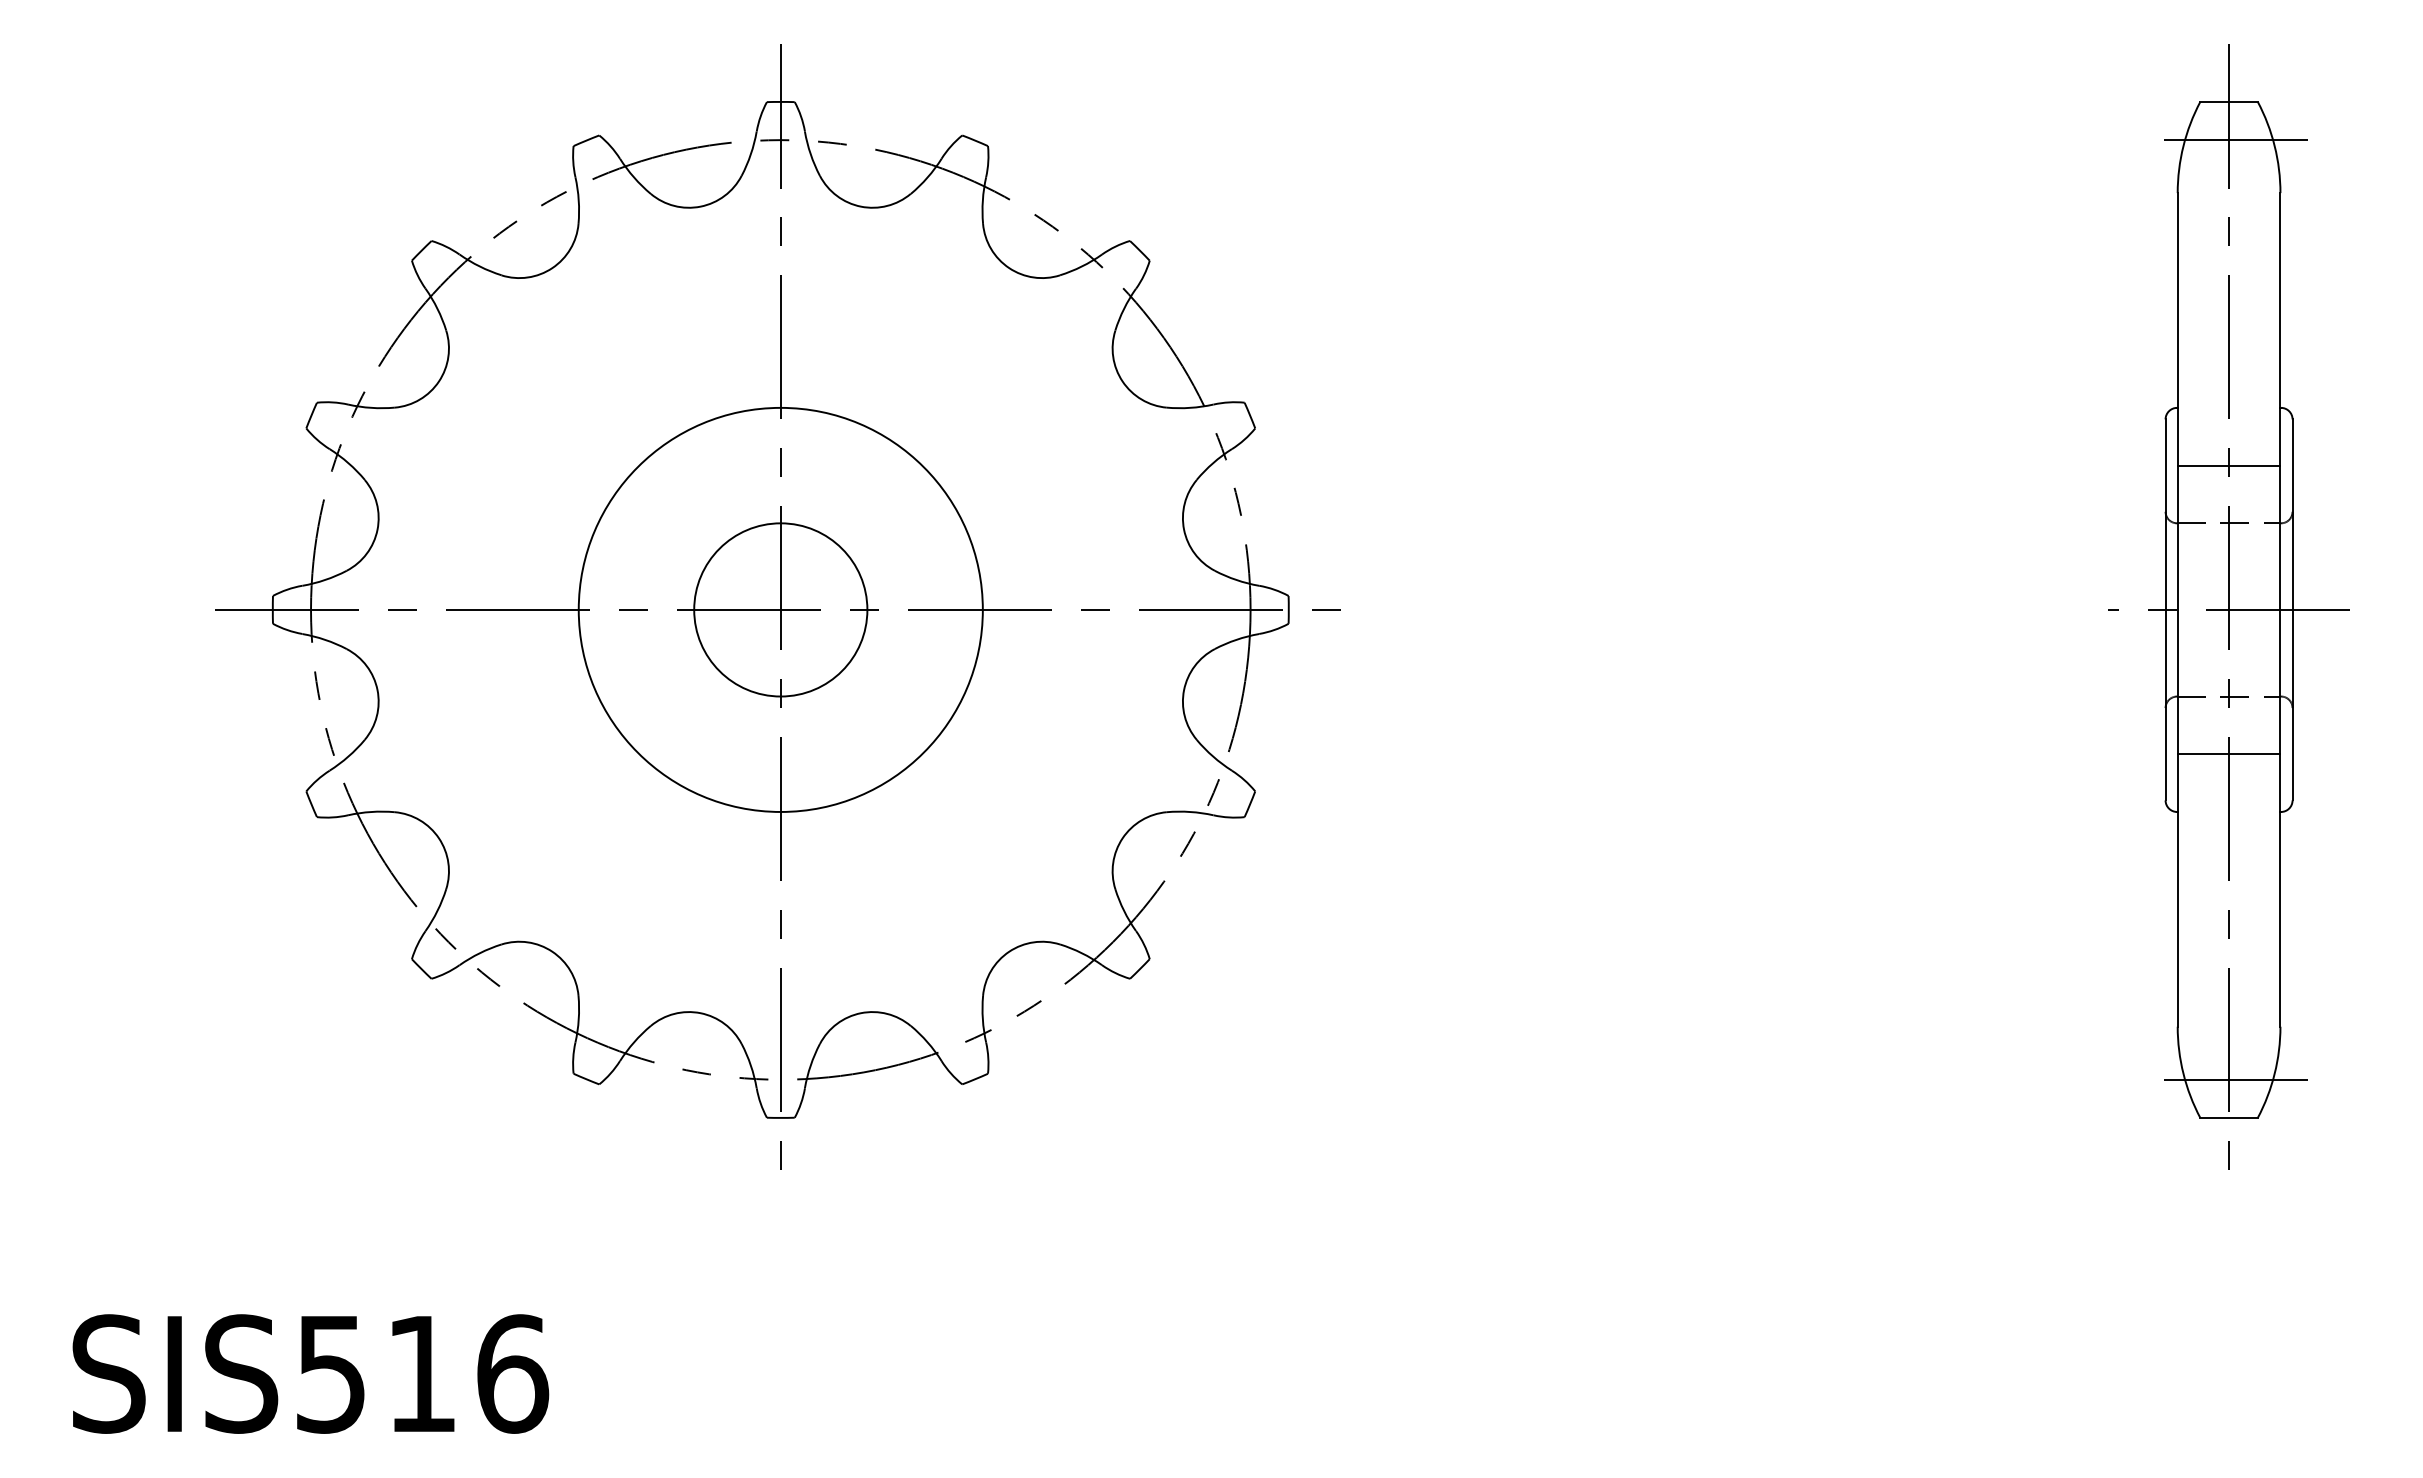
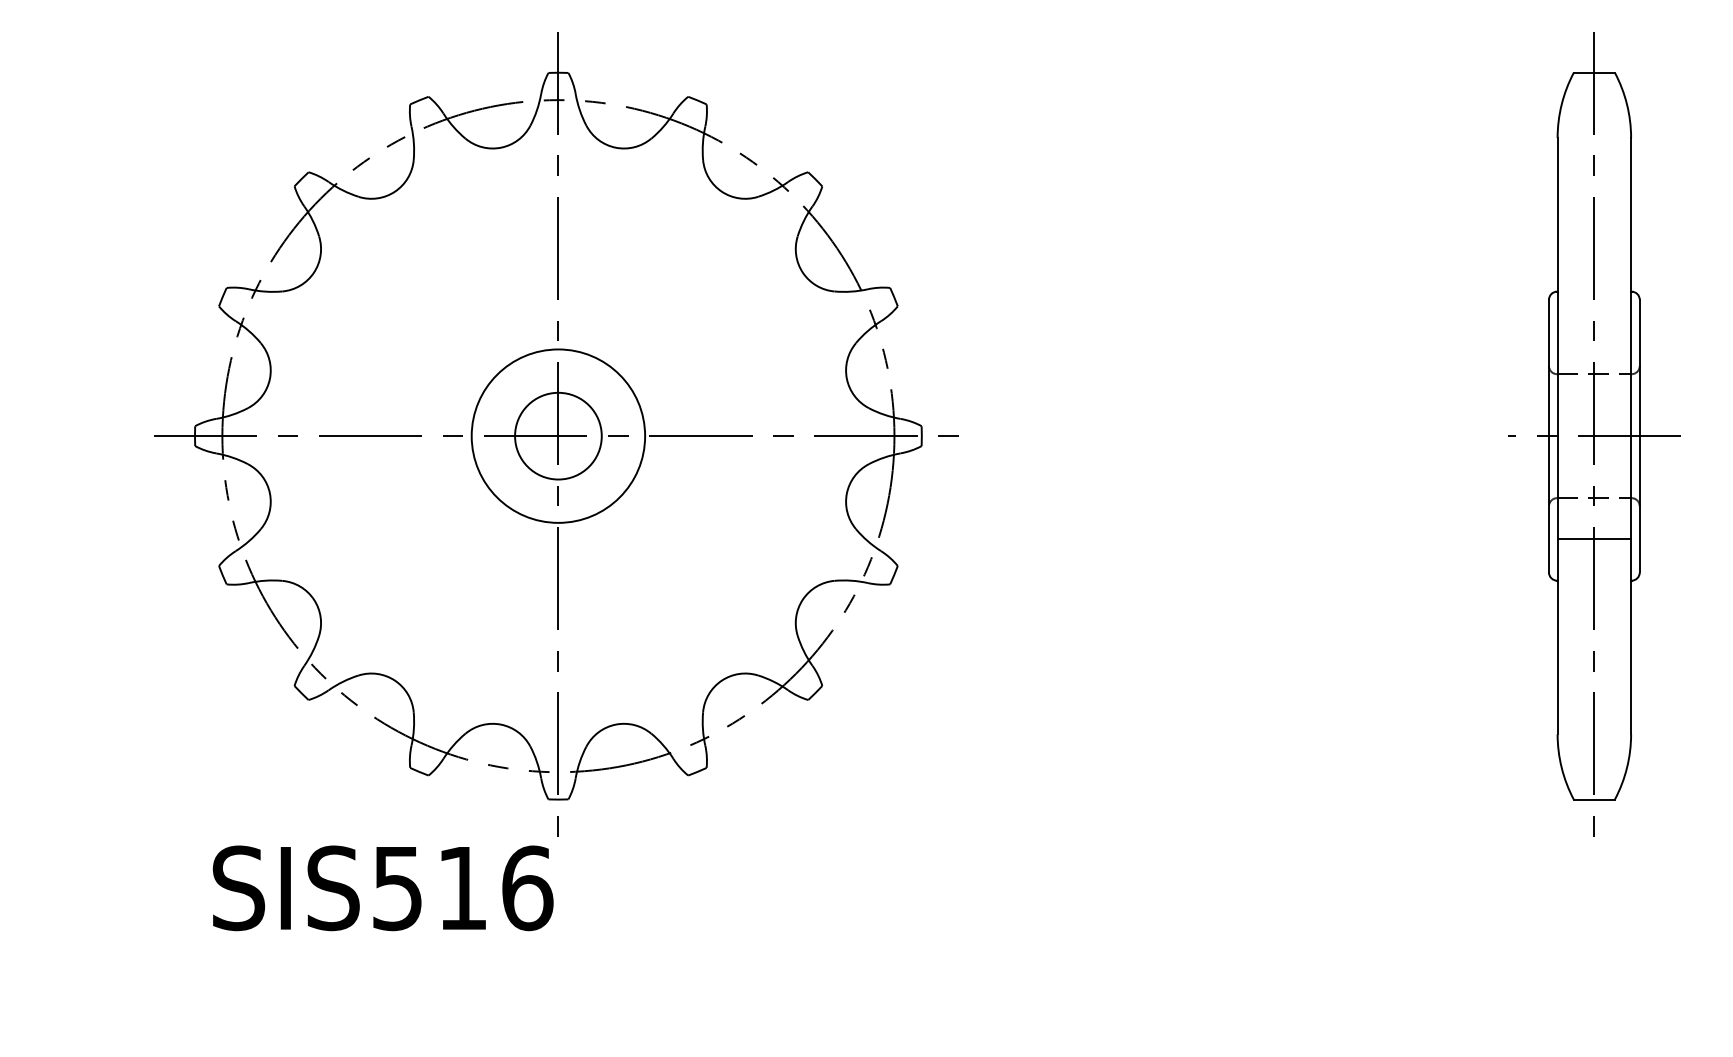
line: (2228, 140) -> (1593, 100), removed
line: (2228, 465) -> (1593, 332), removed
circle: (780, 609) -> (558, 435), size x0.6
circle: (780, 609) -> (558, 435), size x0.7
line: (2228, 1079) -> (1593, 772), removed
text: (310, 1373) -> (382, 887), moved

